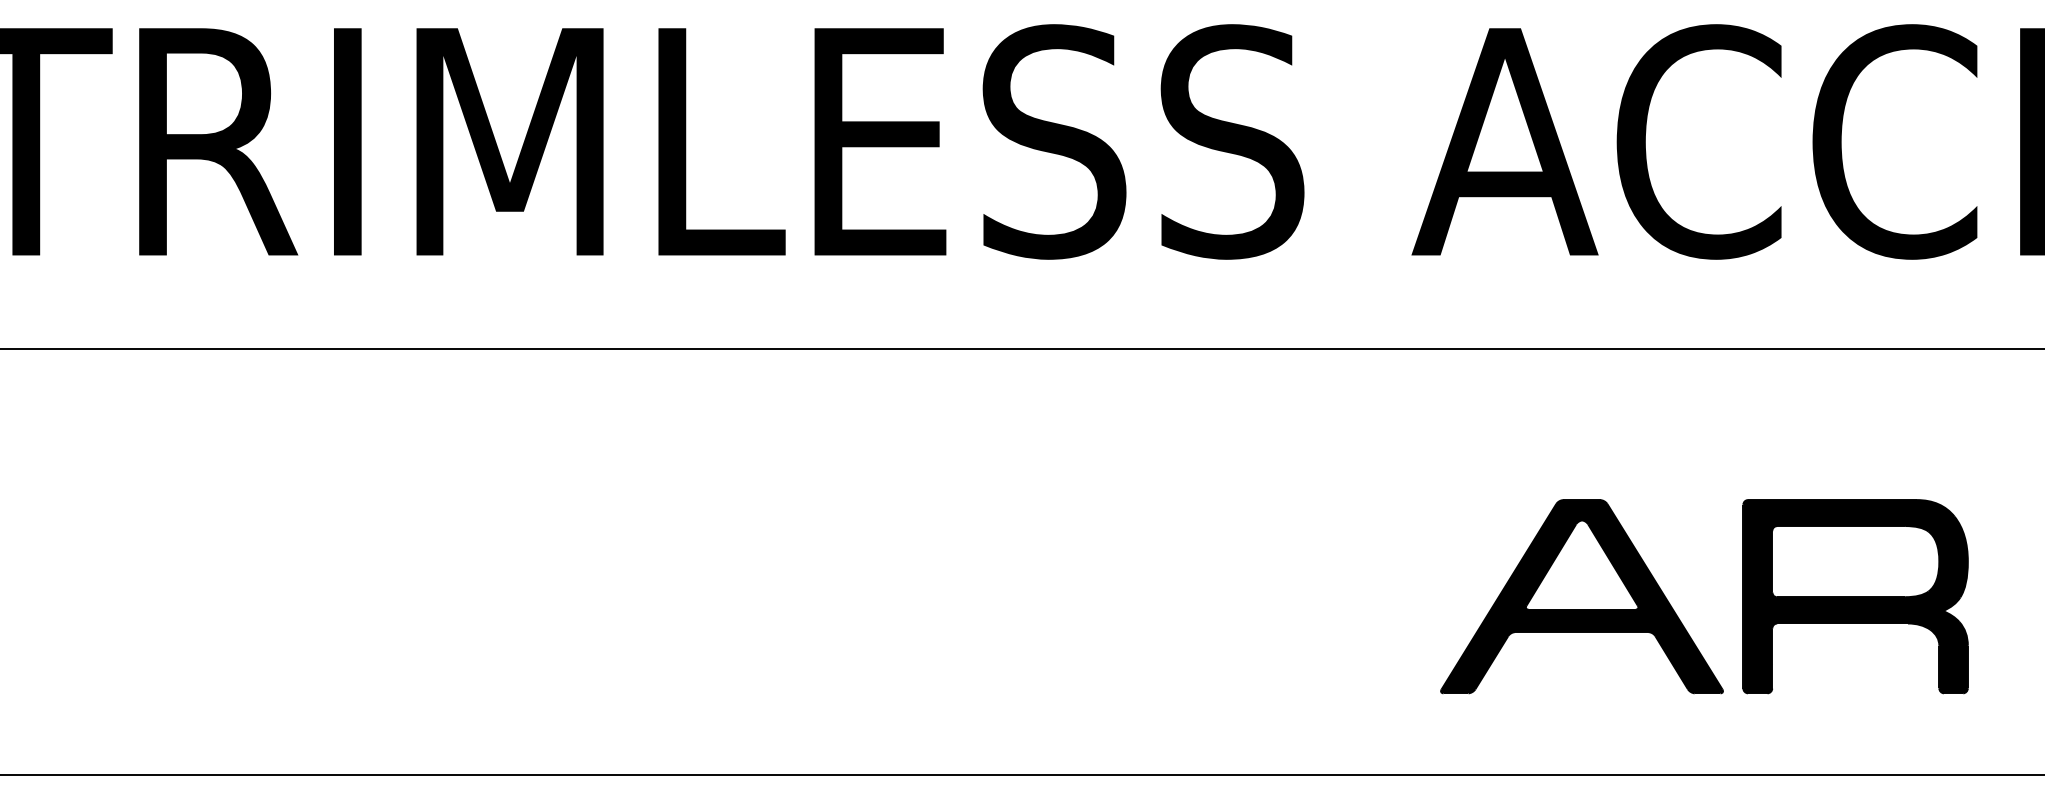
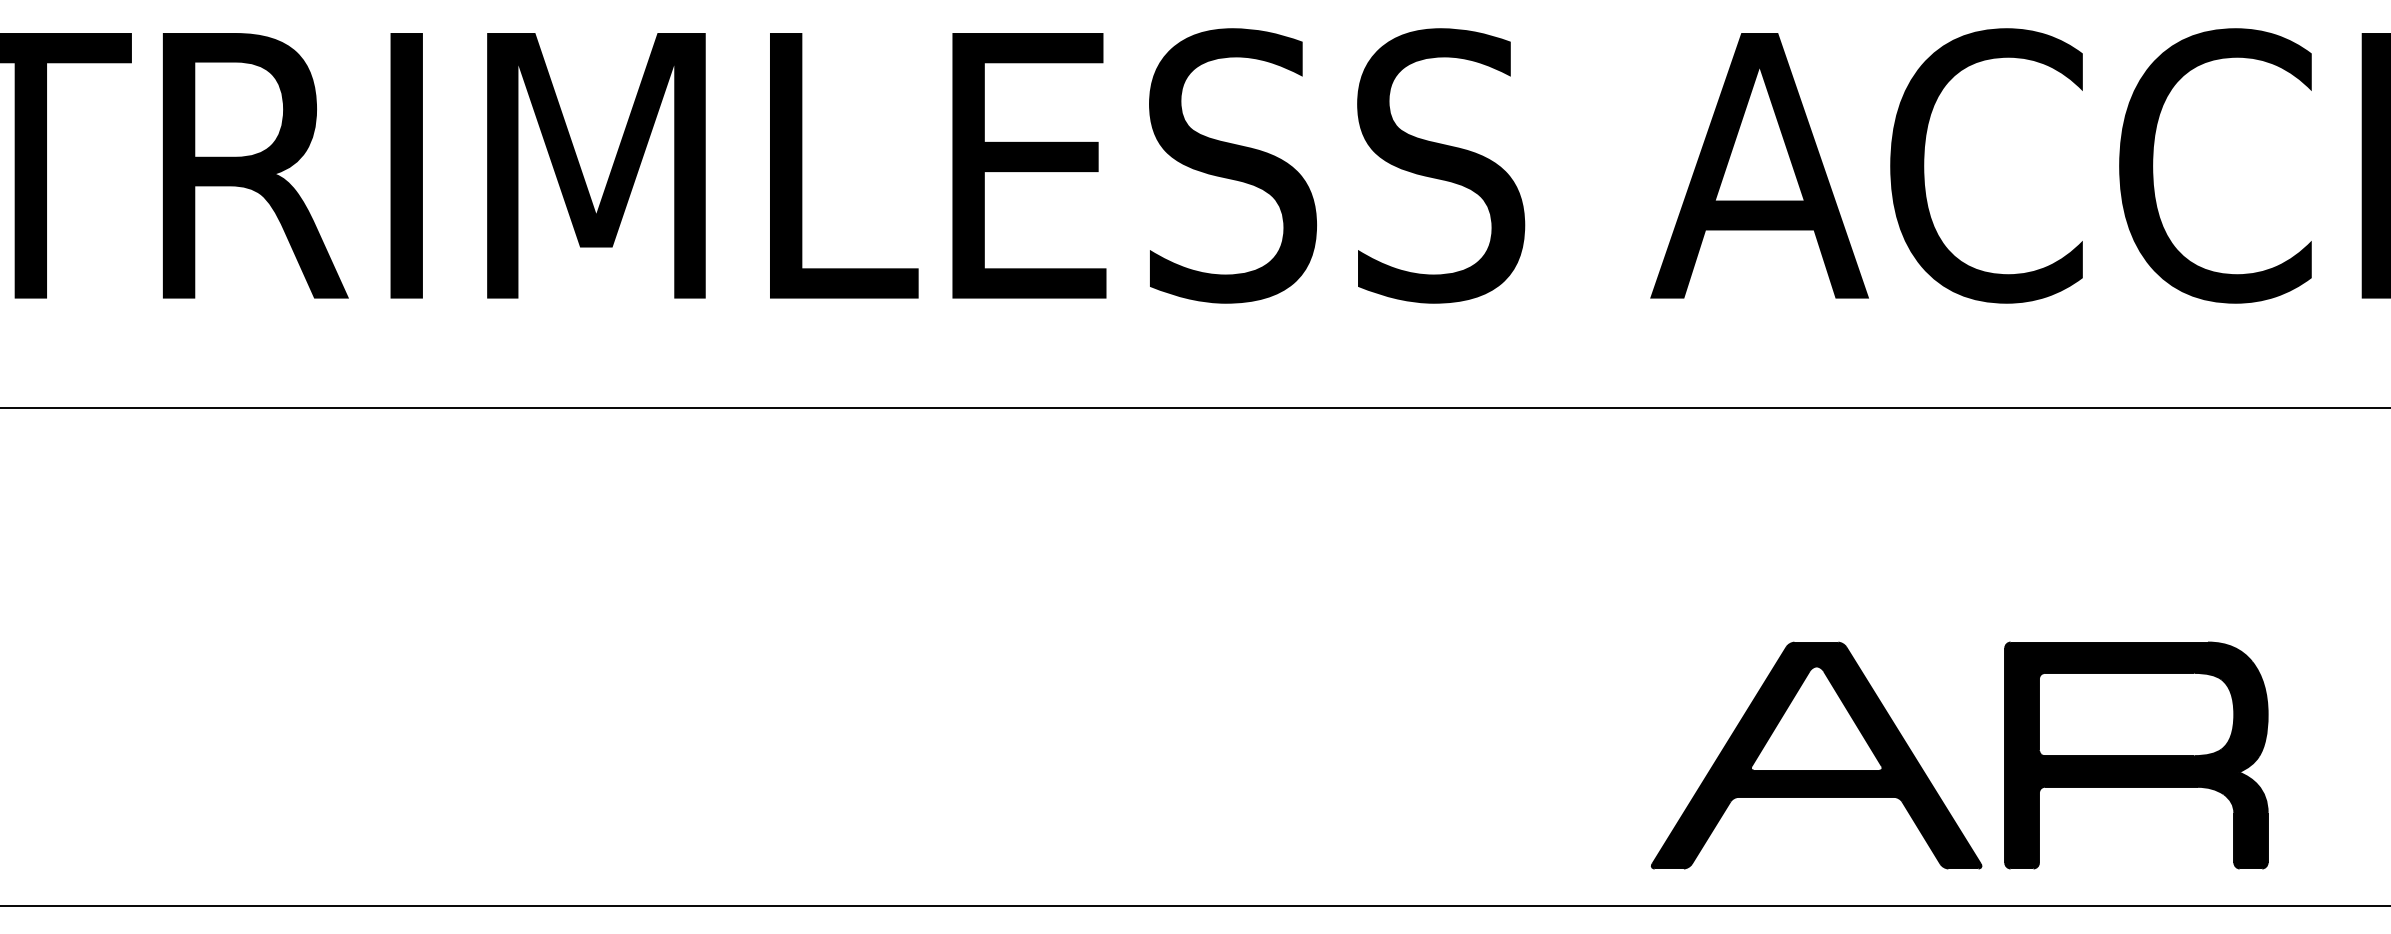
part: (1677, 615) -> (1928, 777), moved

